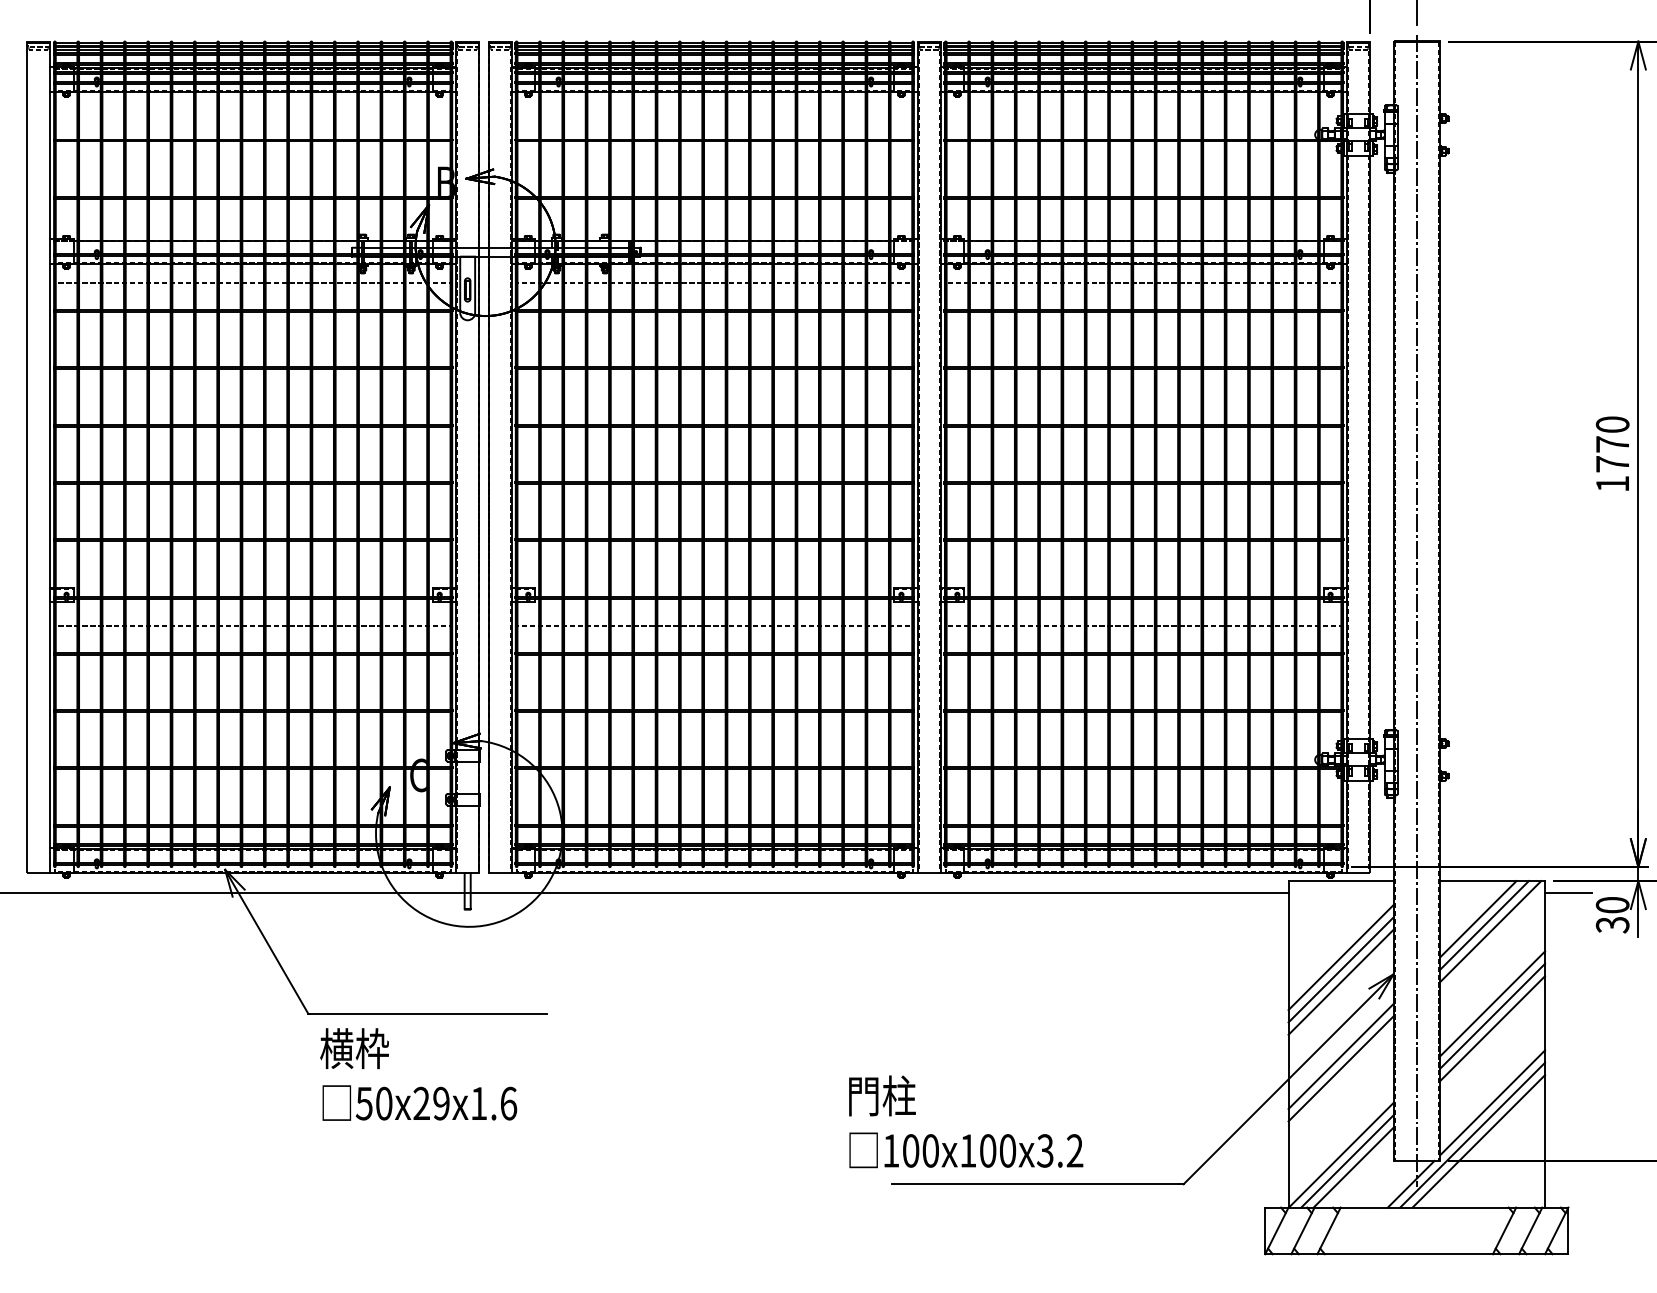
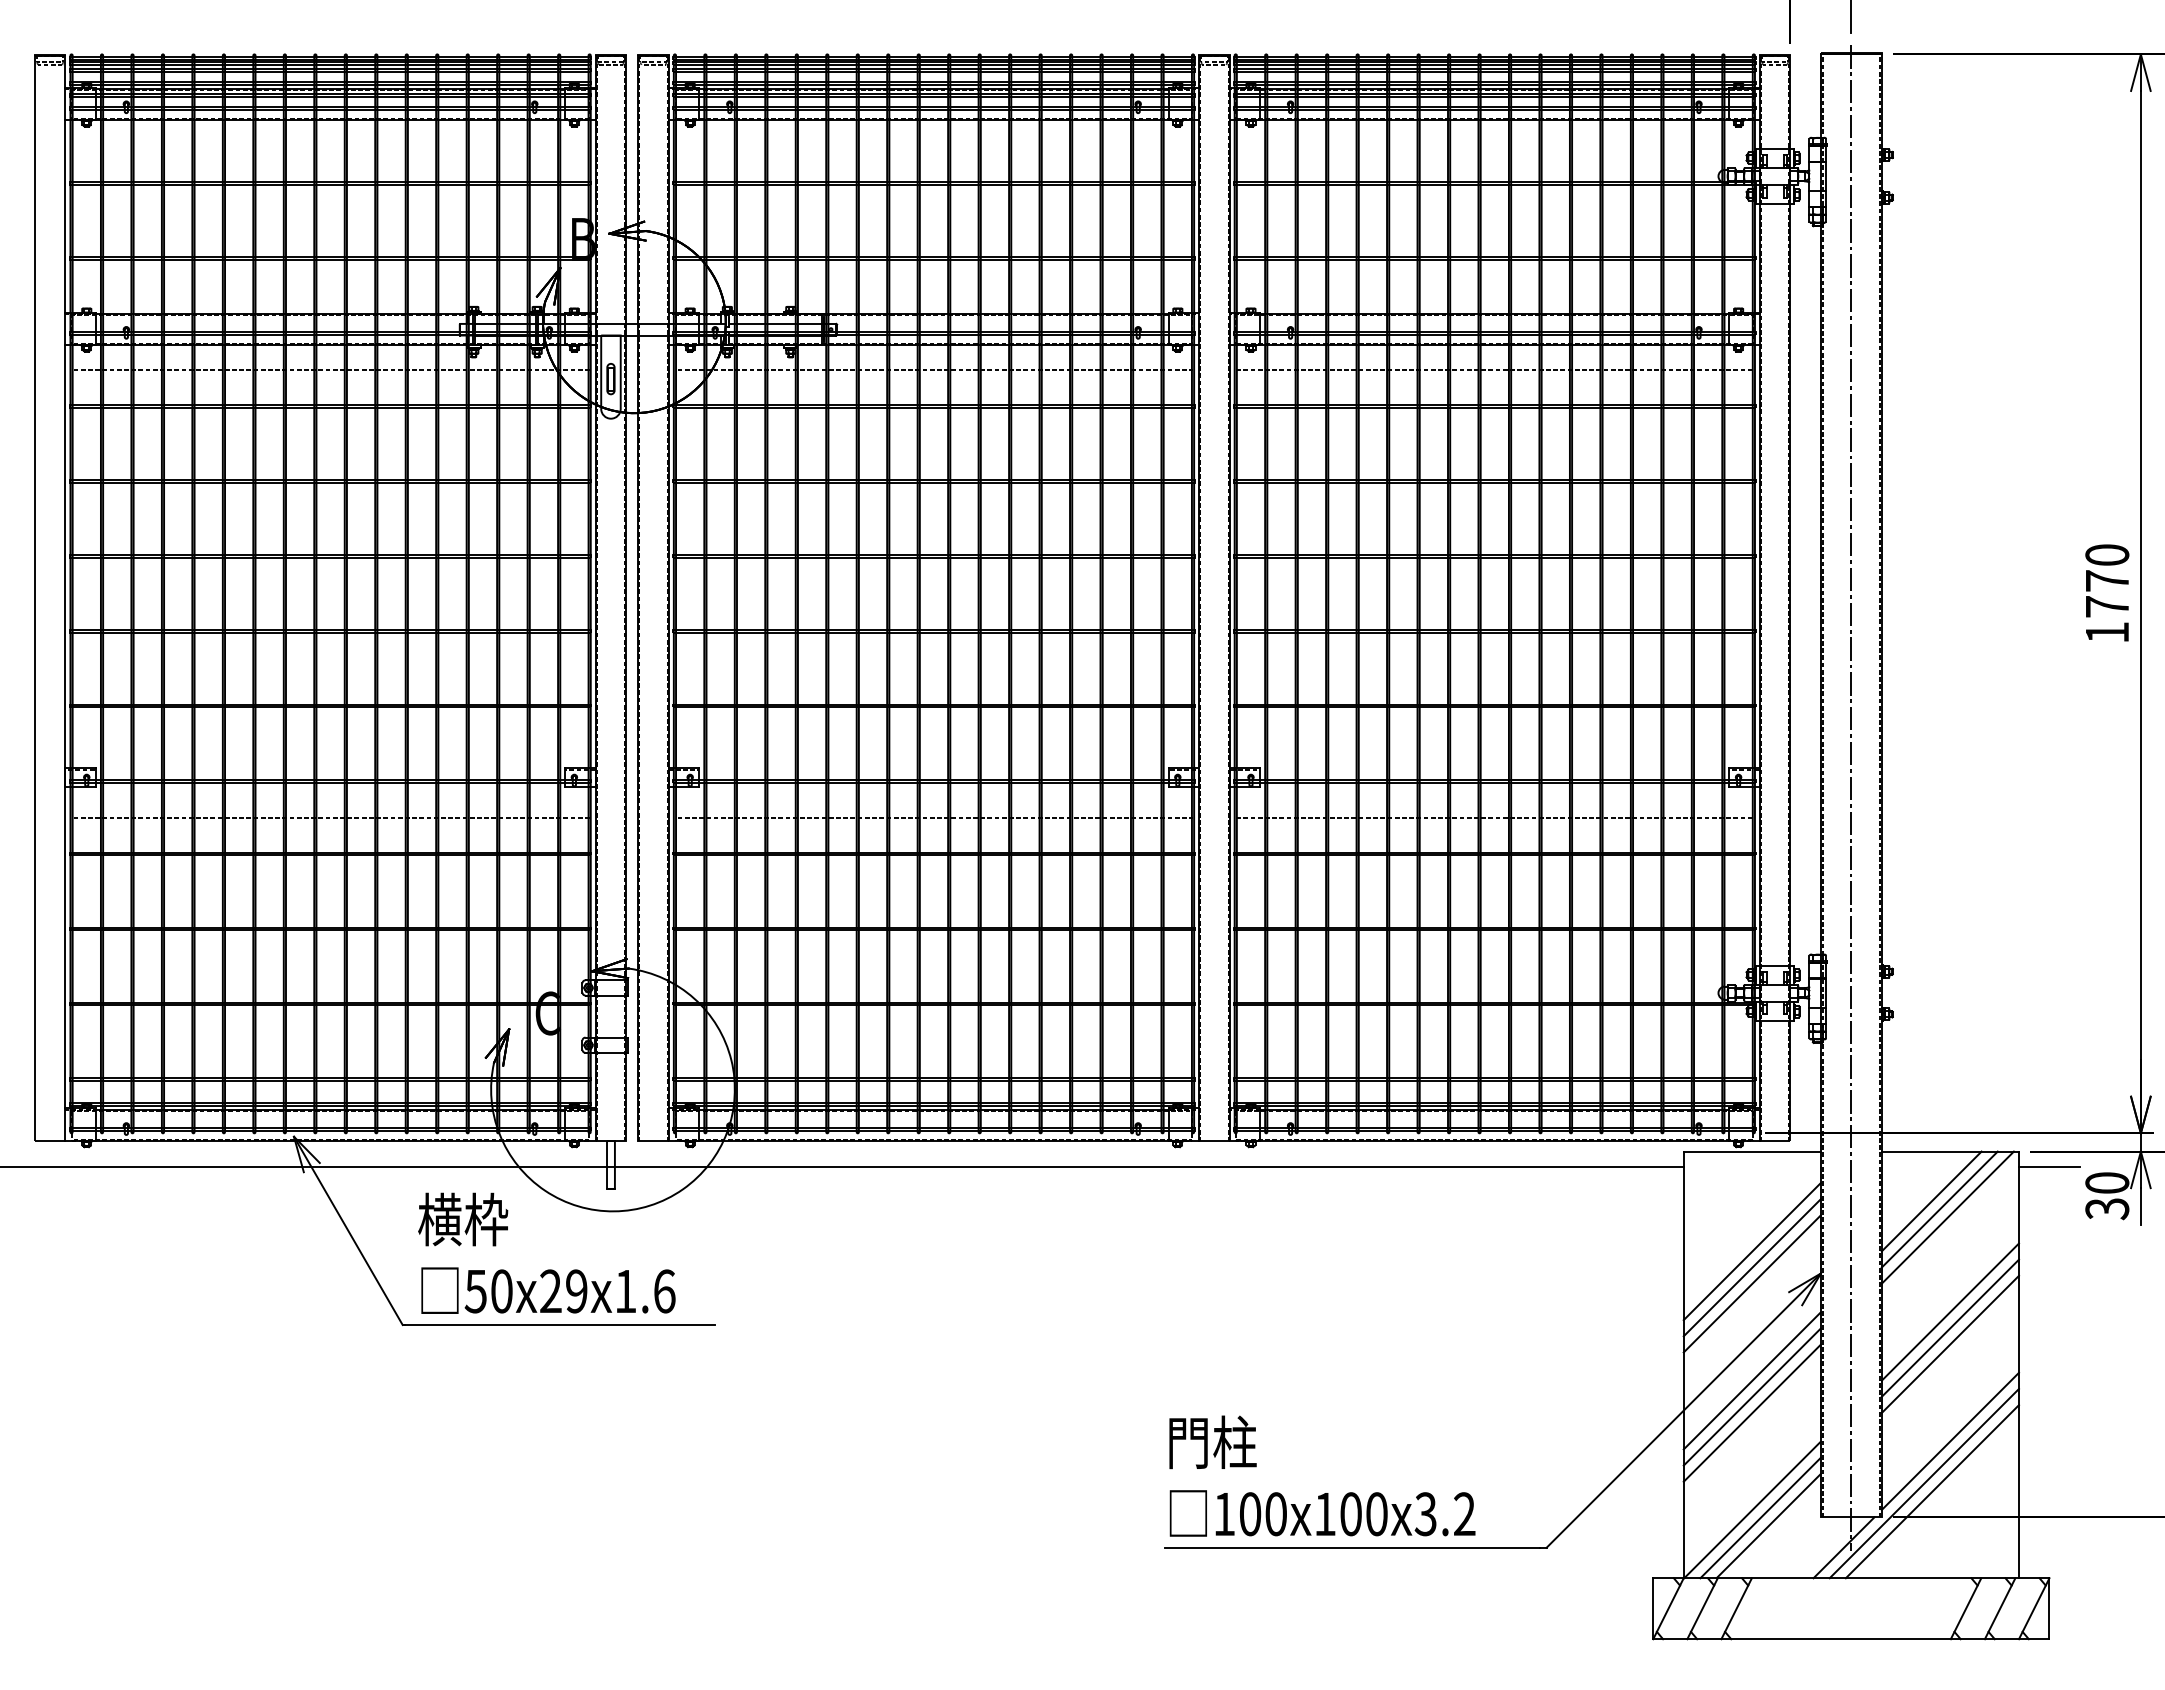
text: (418, 1073) -> (546, 1252), moved
line: (1340, 1080) -> (1751, 1412), added
text: (966, 1121) -> (1322, 1475), moved

